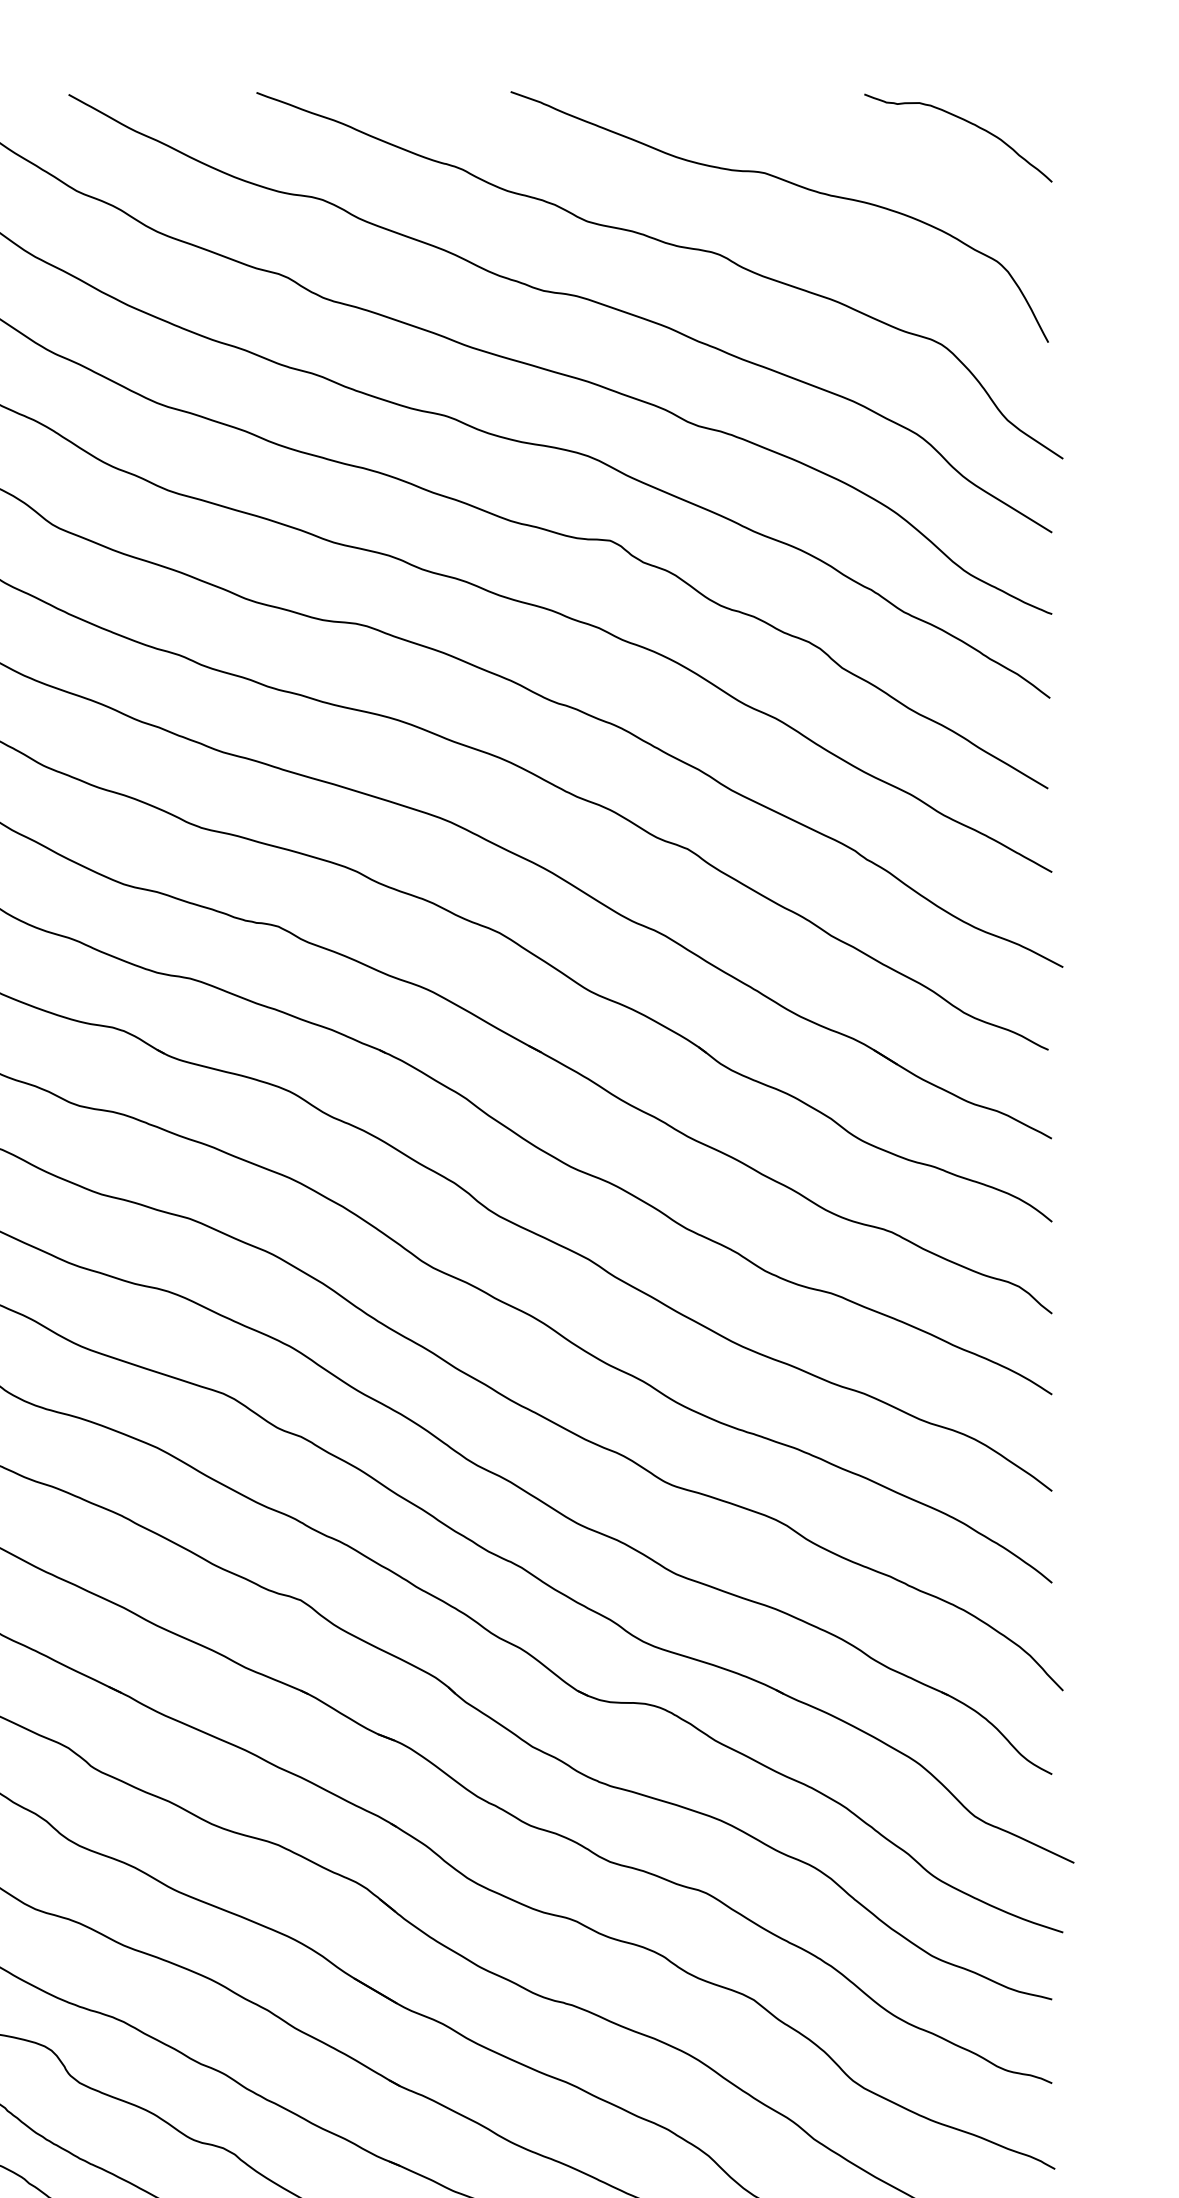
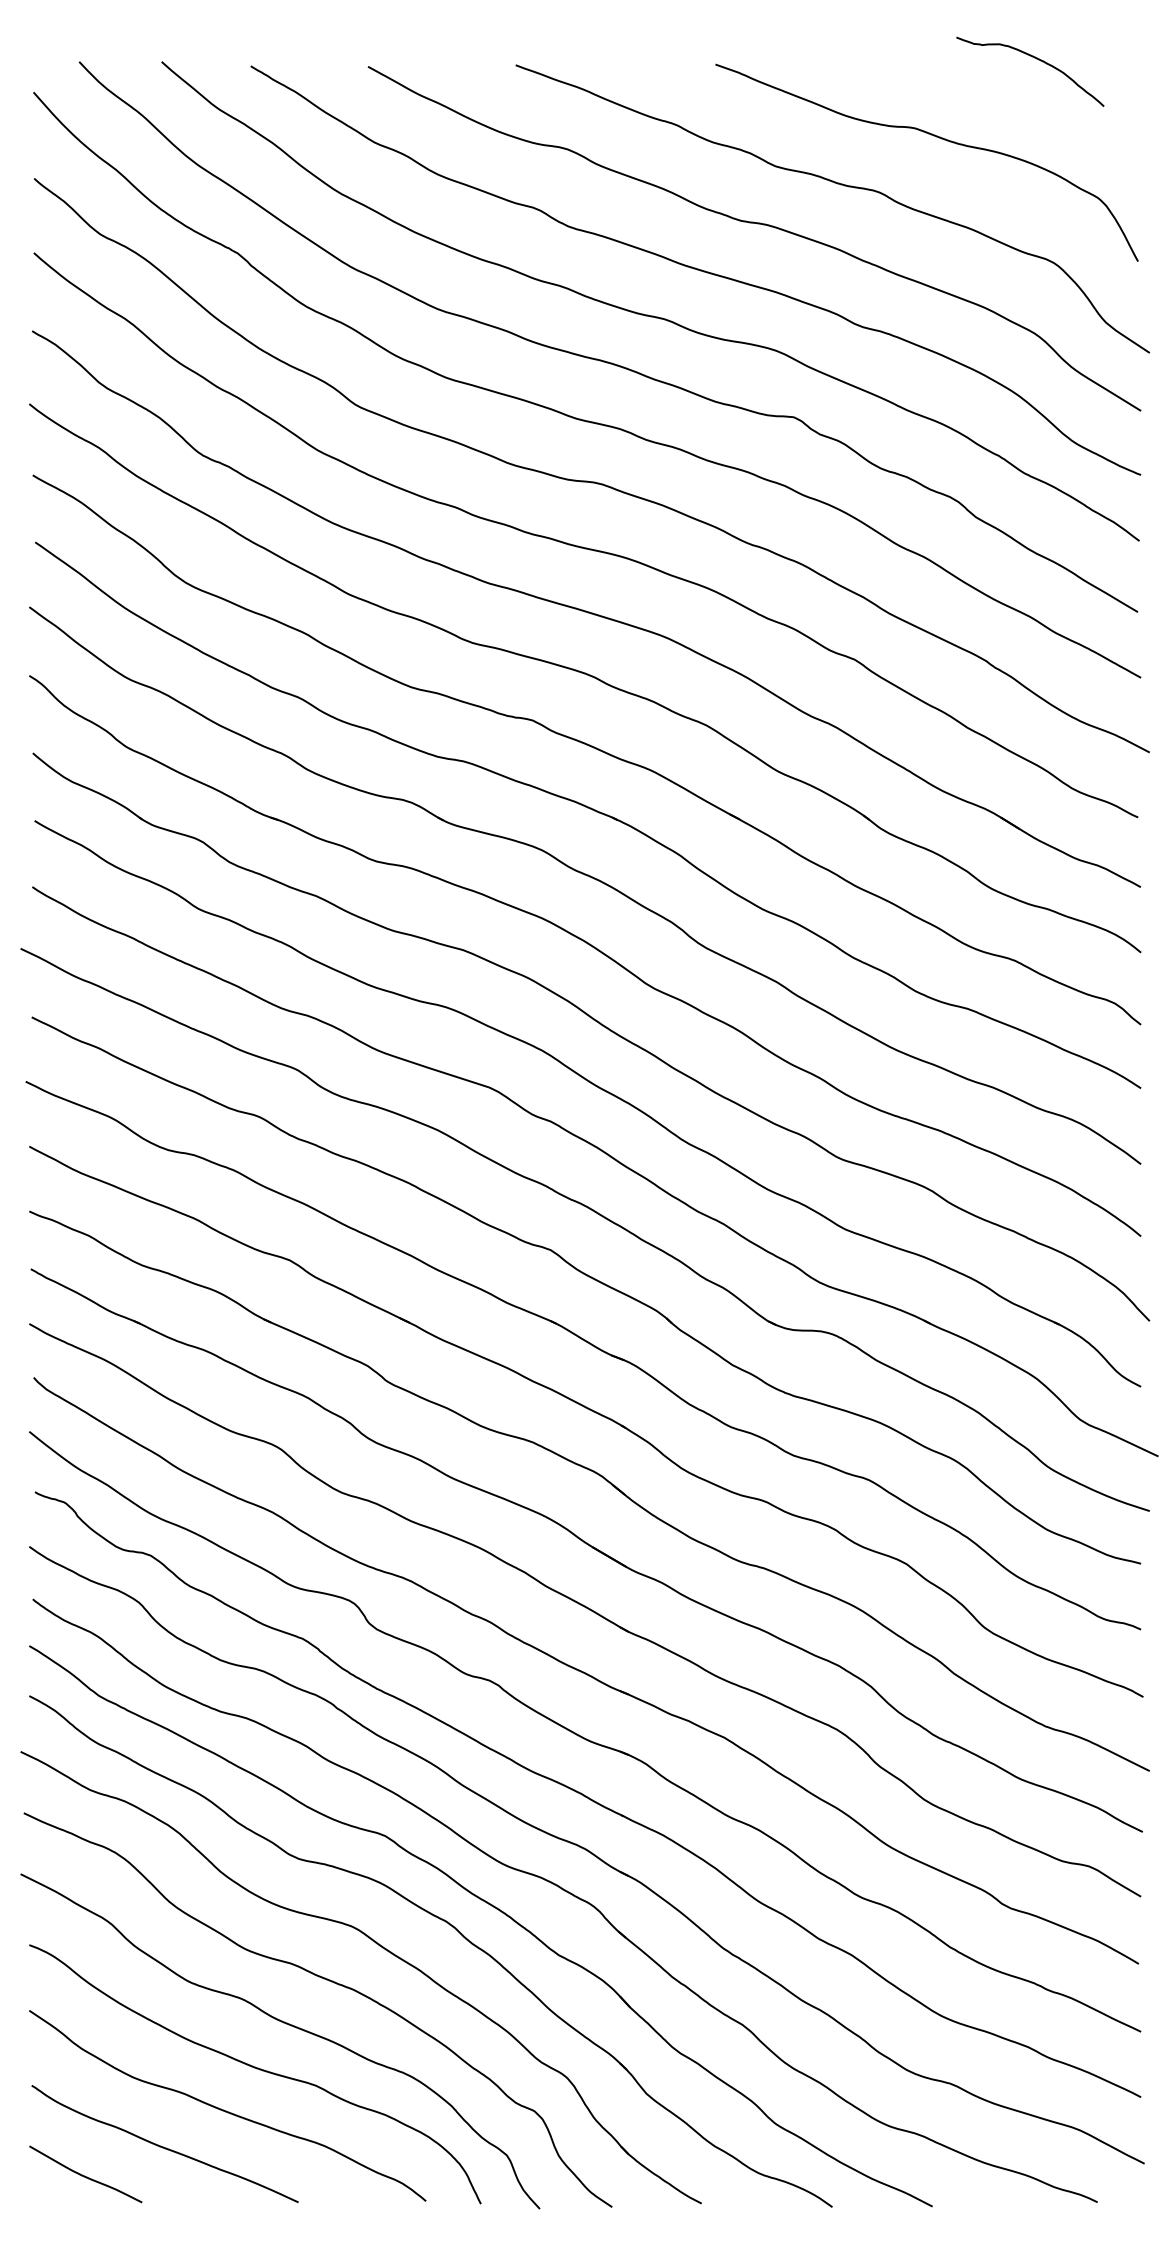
curve: (966, 122) -> (1036, 59), moved

